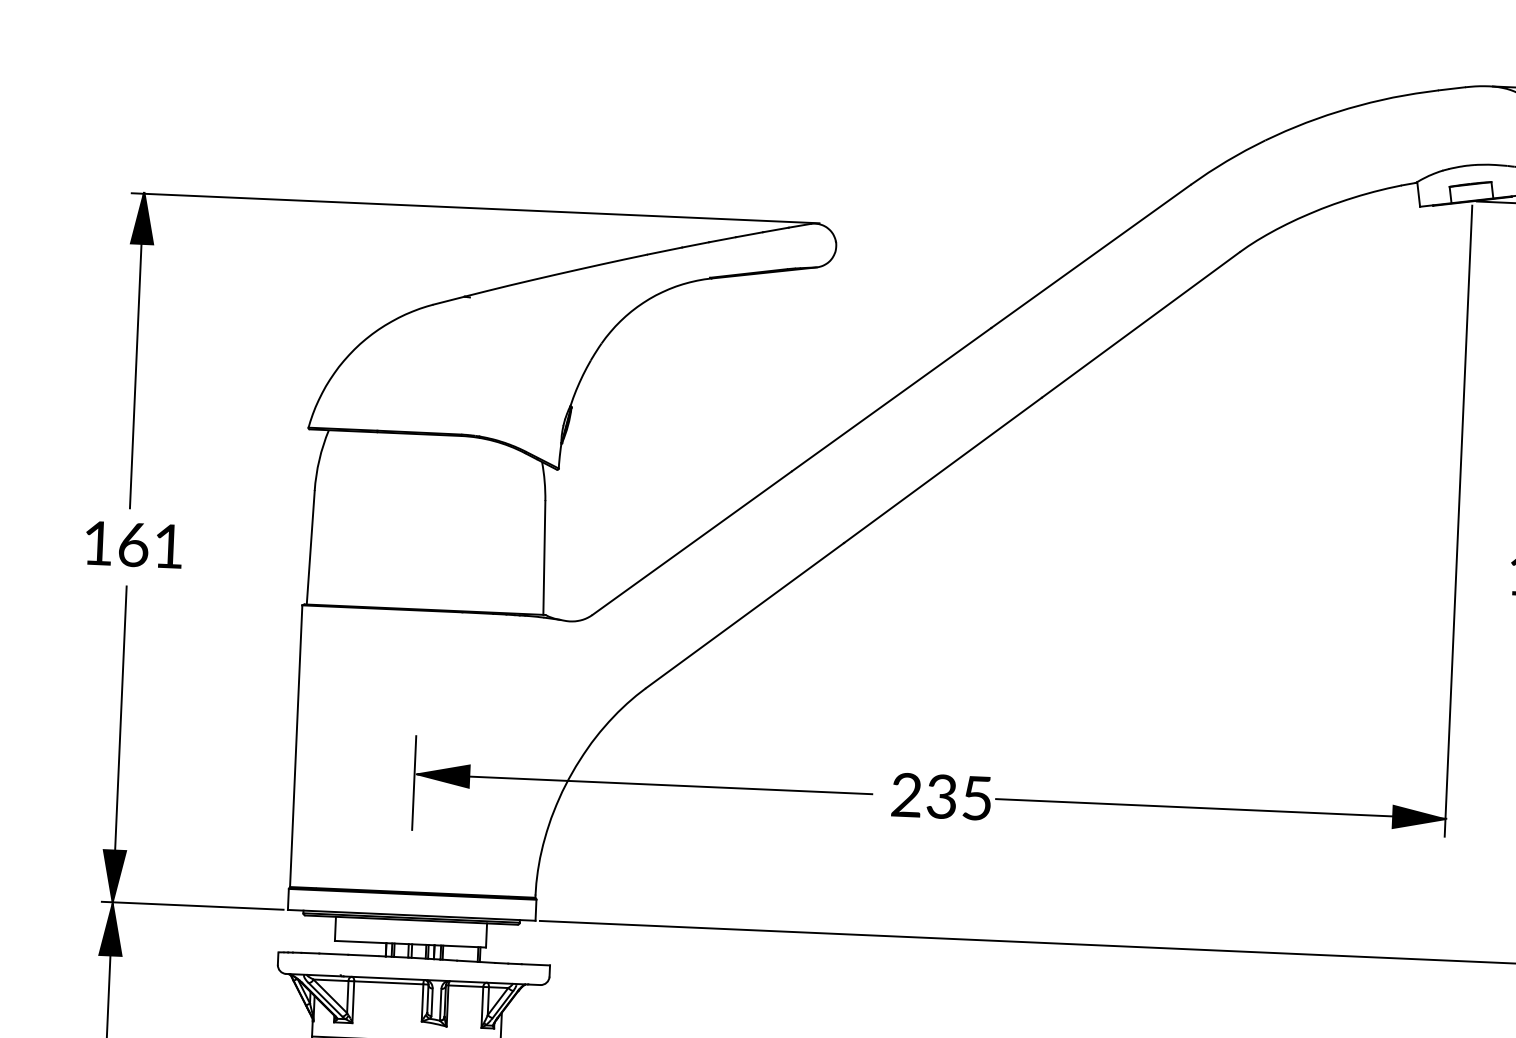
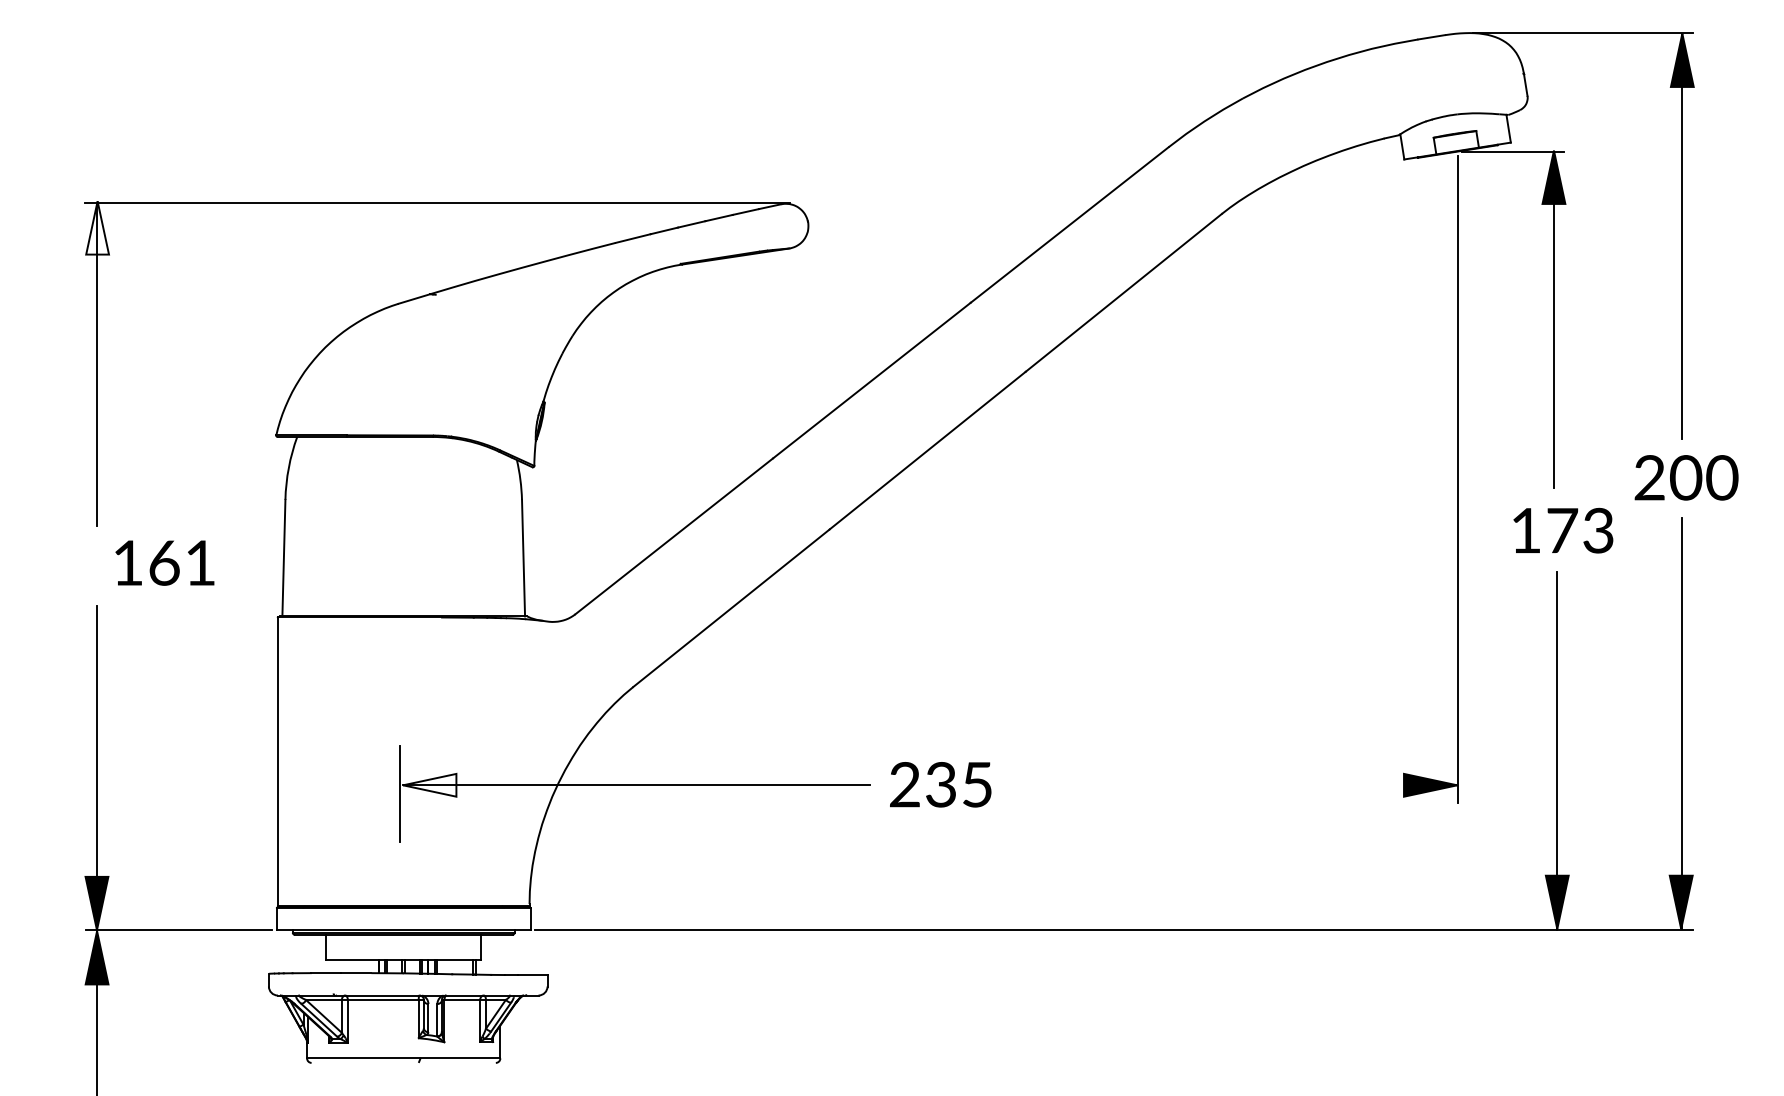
fill: (143, 217) -> (97, 227), removed
part: (133, 544) -> (164, 562), moved
fill: (443, 774) -> (429, 784), removed
line: (1221, 808) -> (1227, 784), removed

